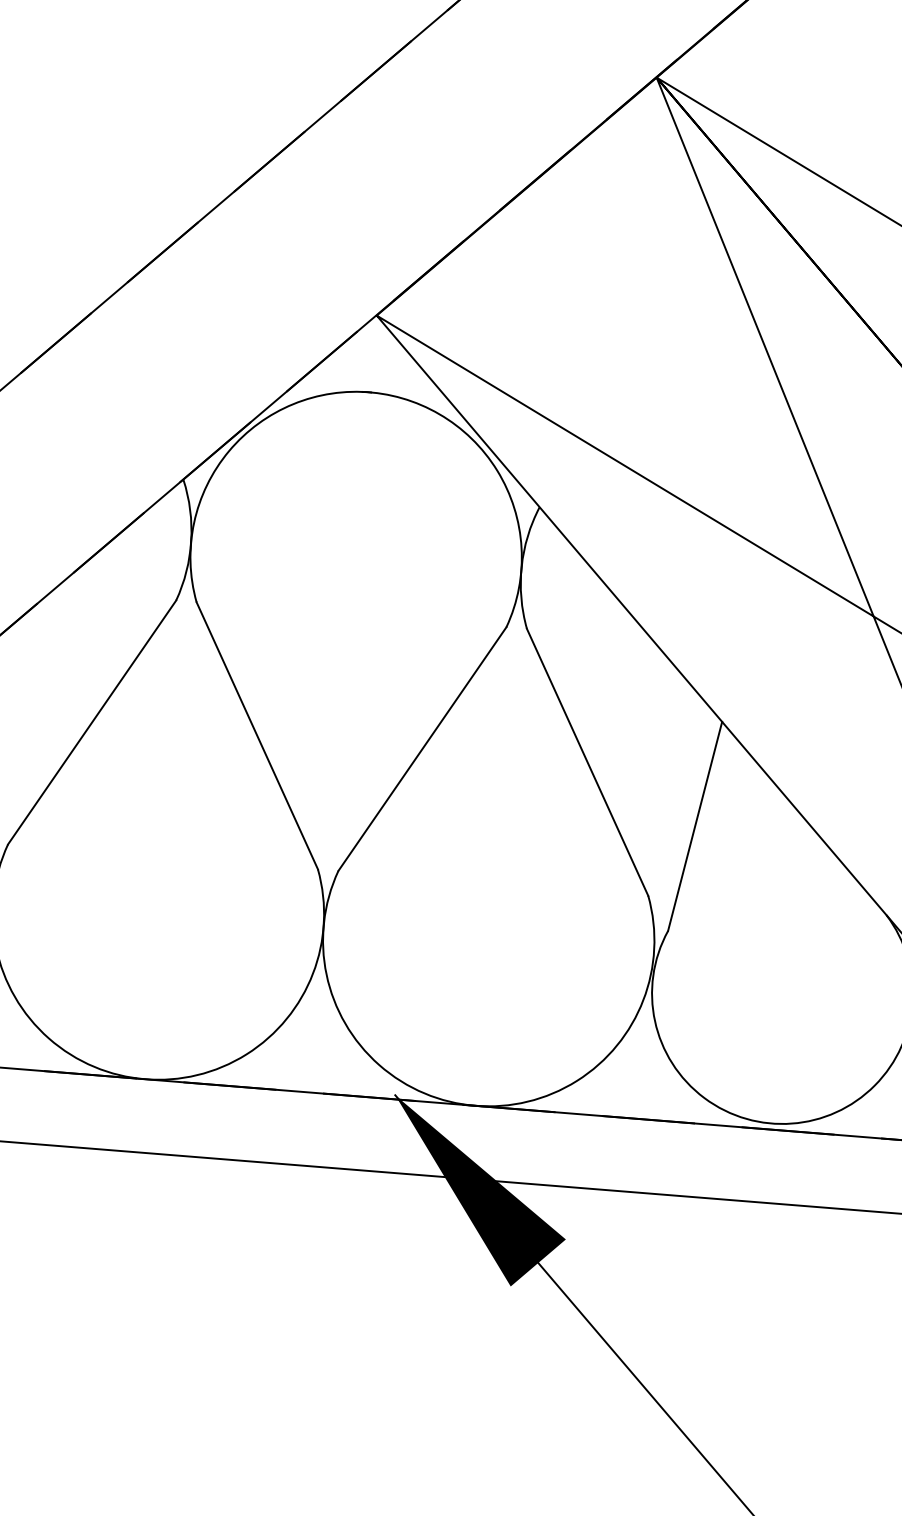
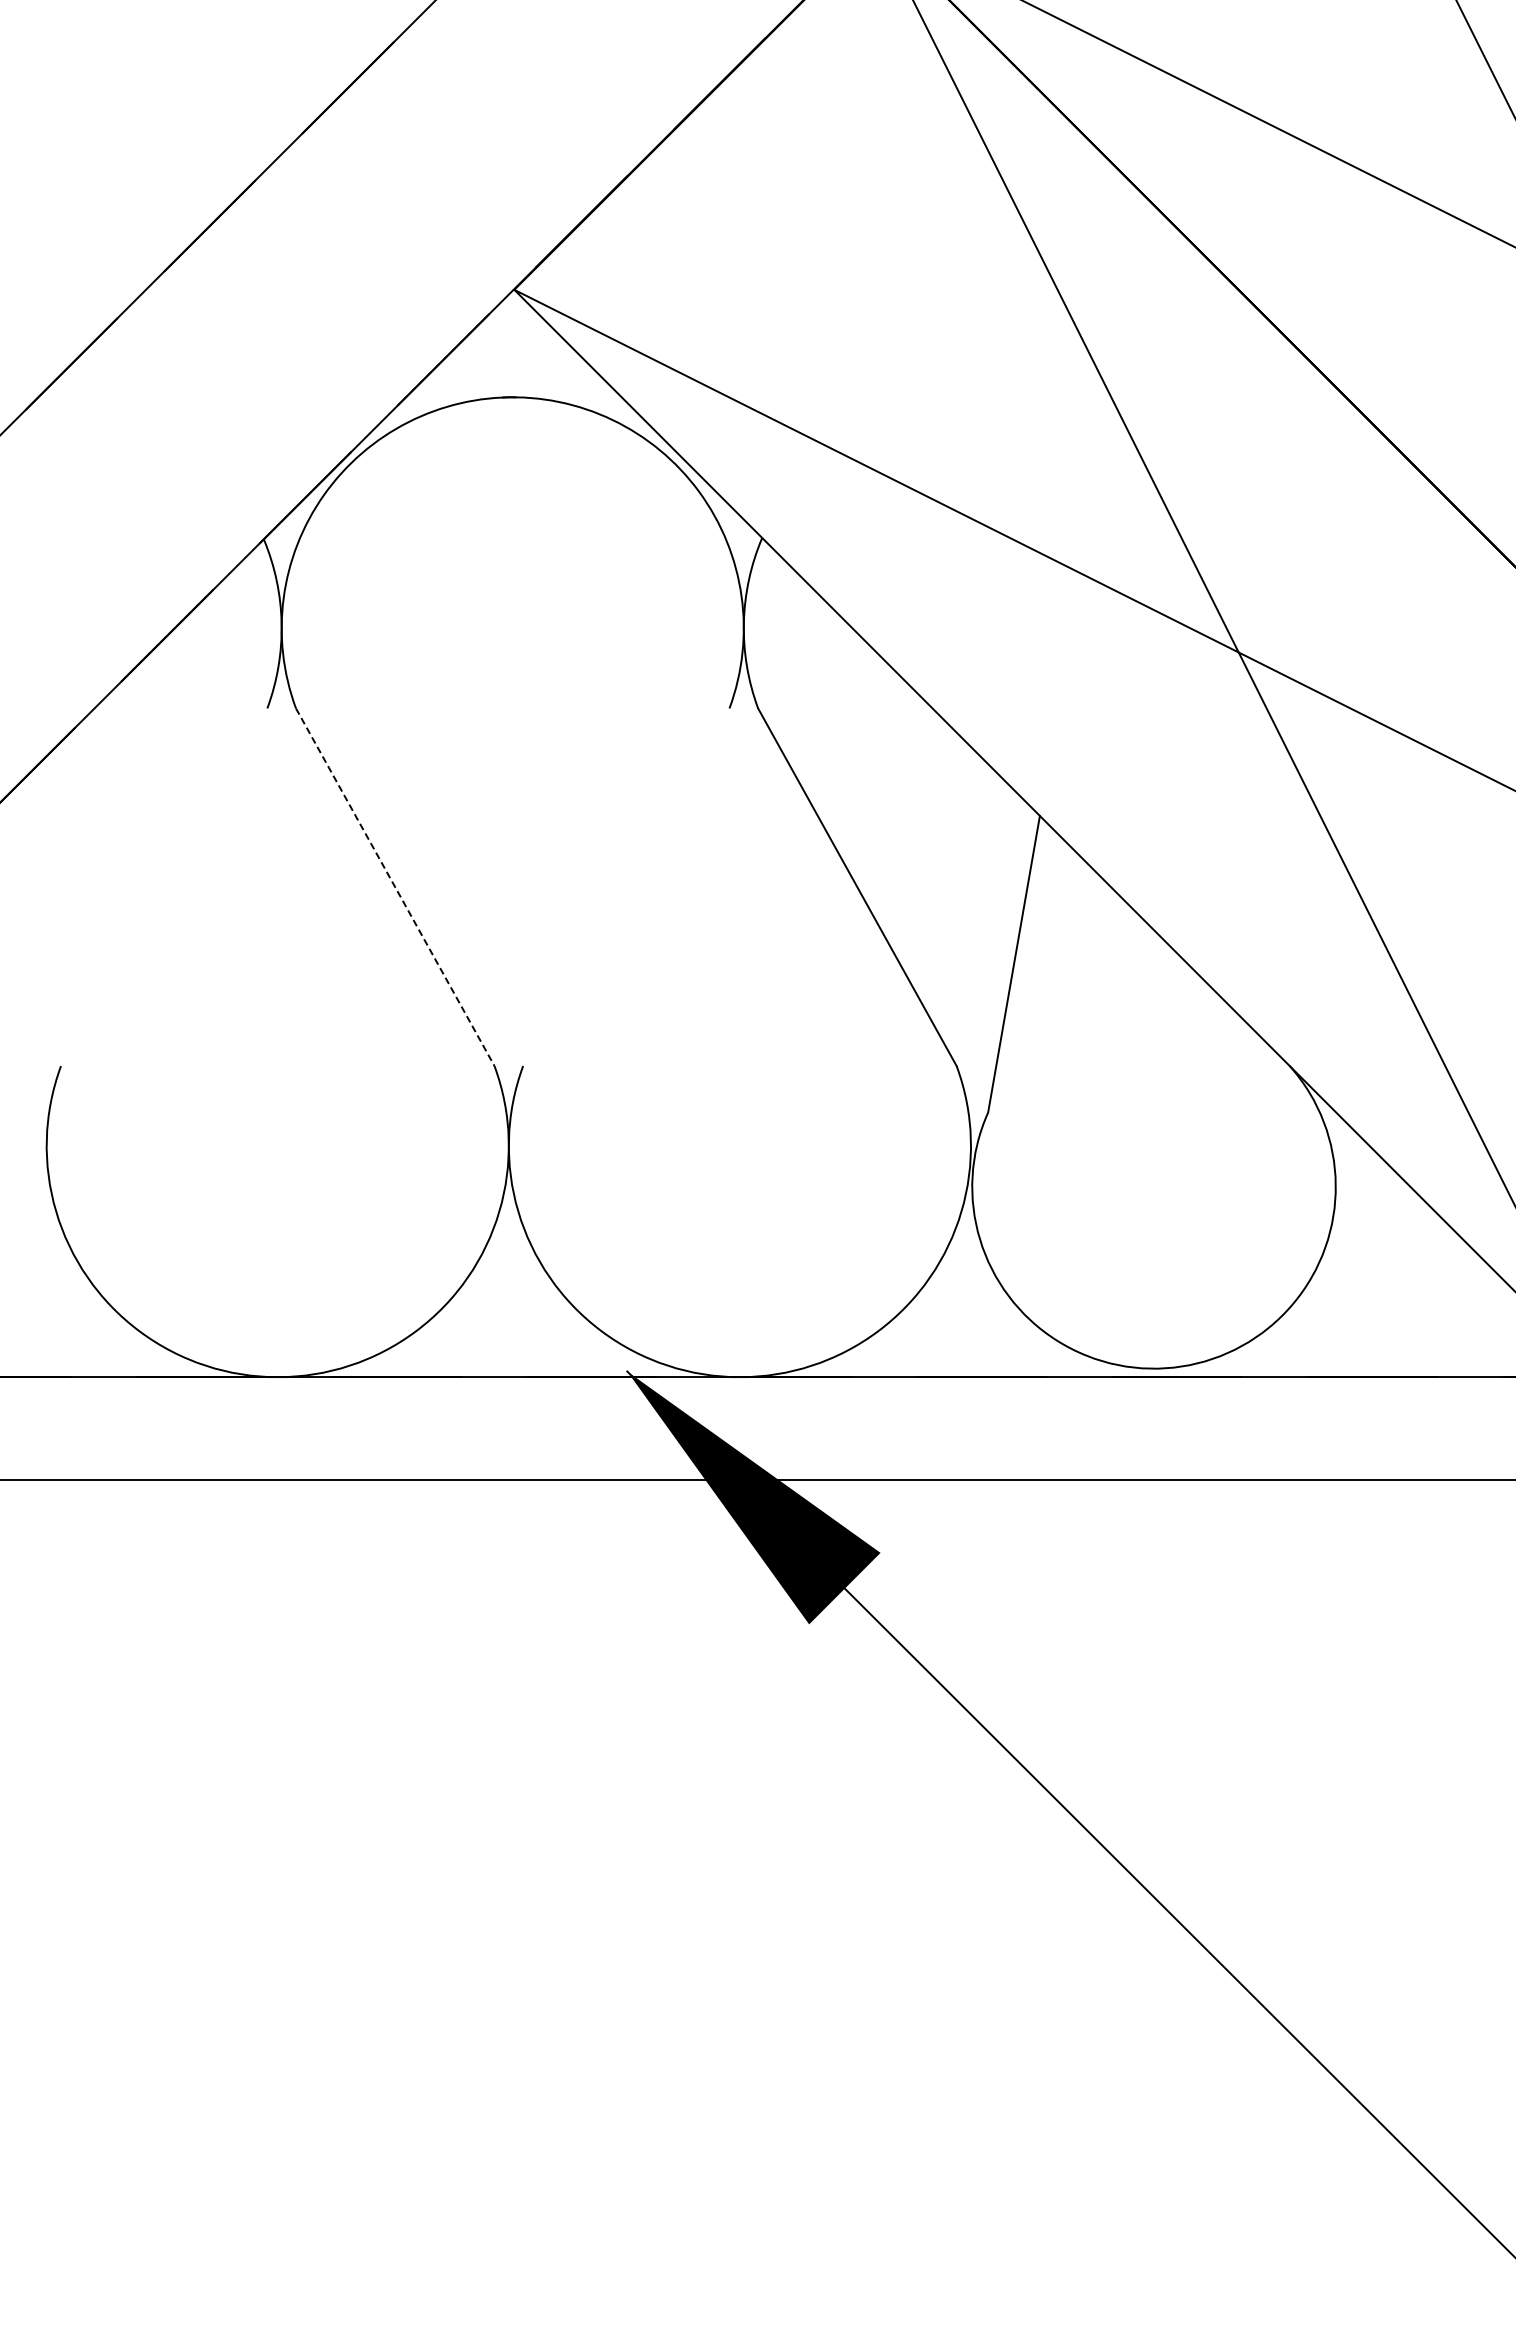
line: (92, 722) -> (164, 887), removed
line: (257, 735) -> (395, 887), solid -> dashed
line: (422, 749) -> (626, 887), removed

